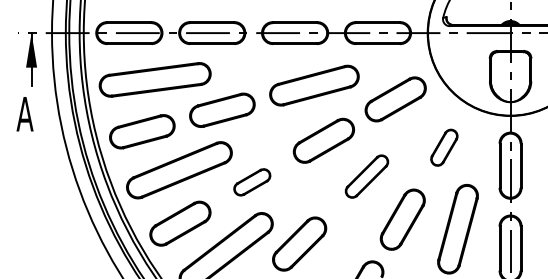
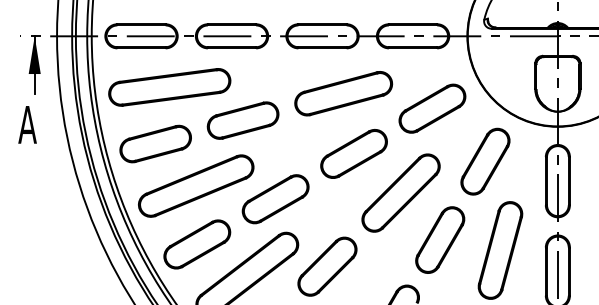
part: (444, 147) -> (485, 161), size x1.67
part: (366, 176) -> (400, 192), size x1.67
part: (252, 182) -> (276, 199), size x1.67

